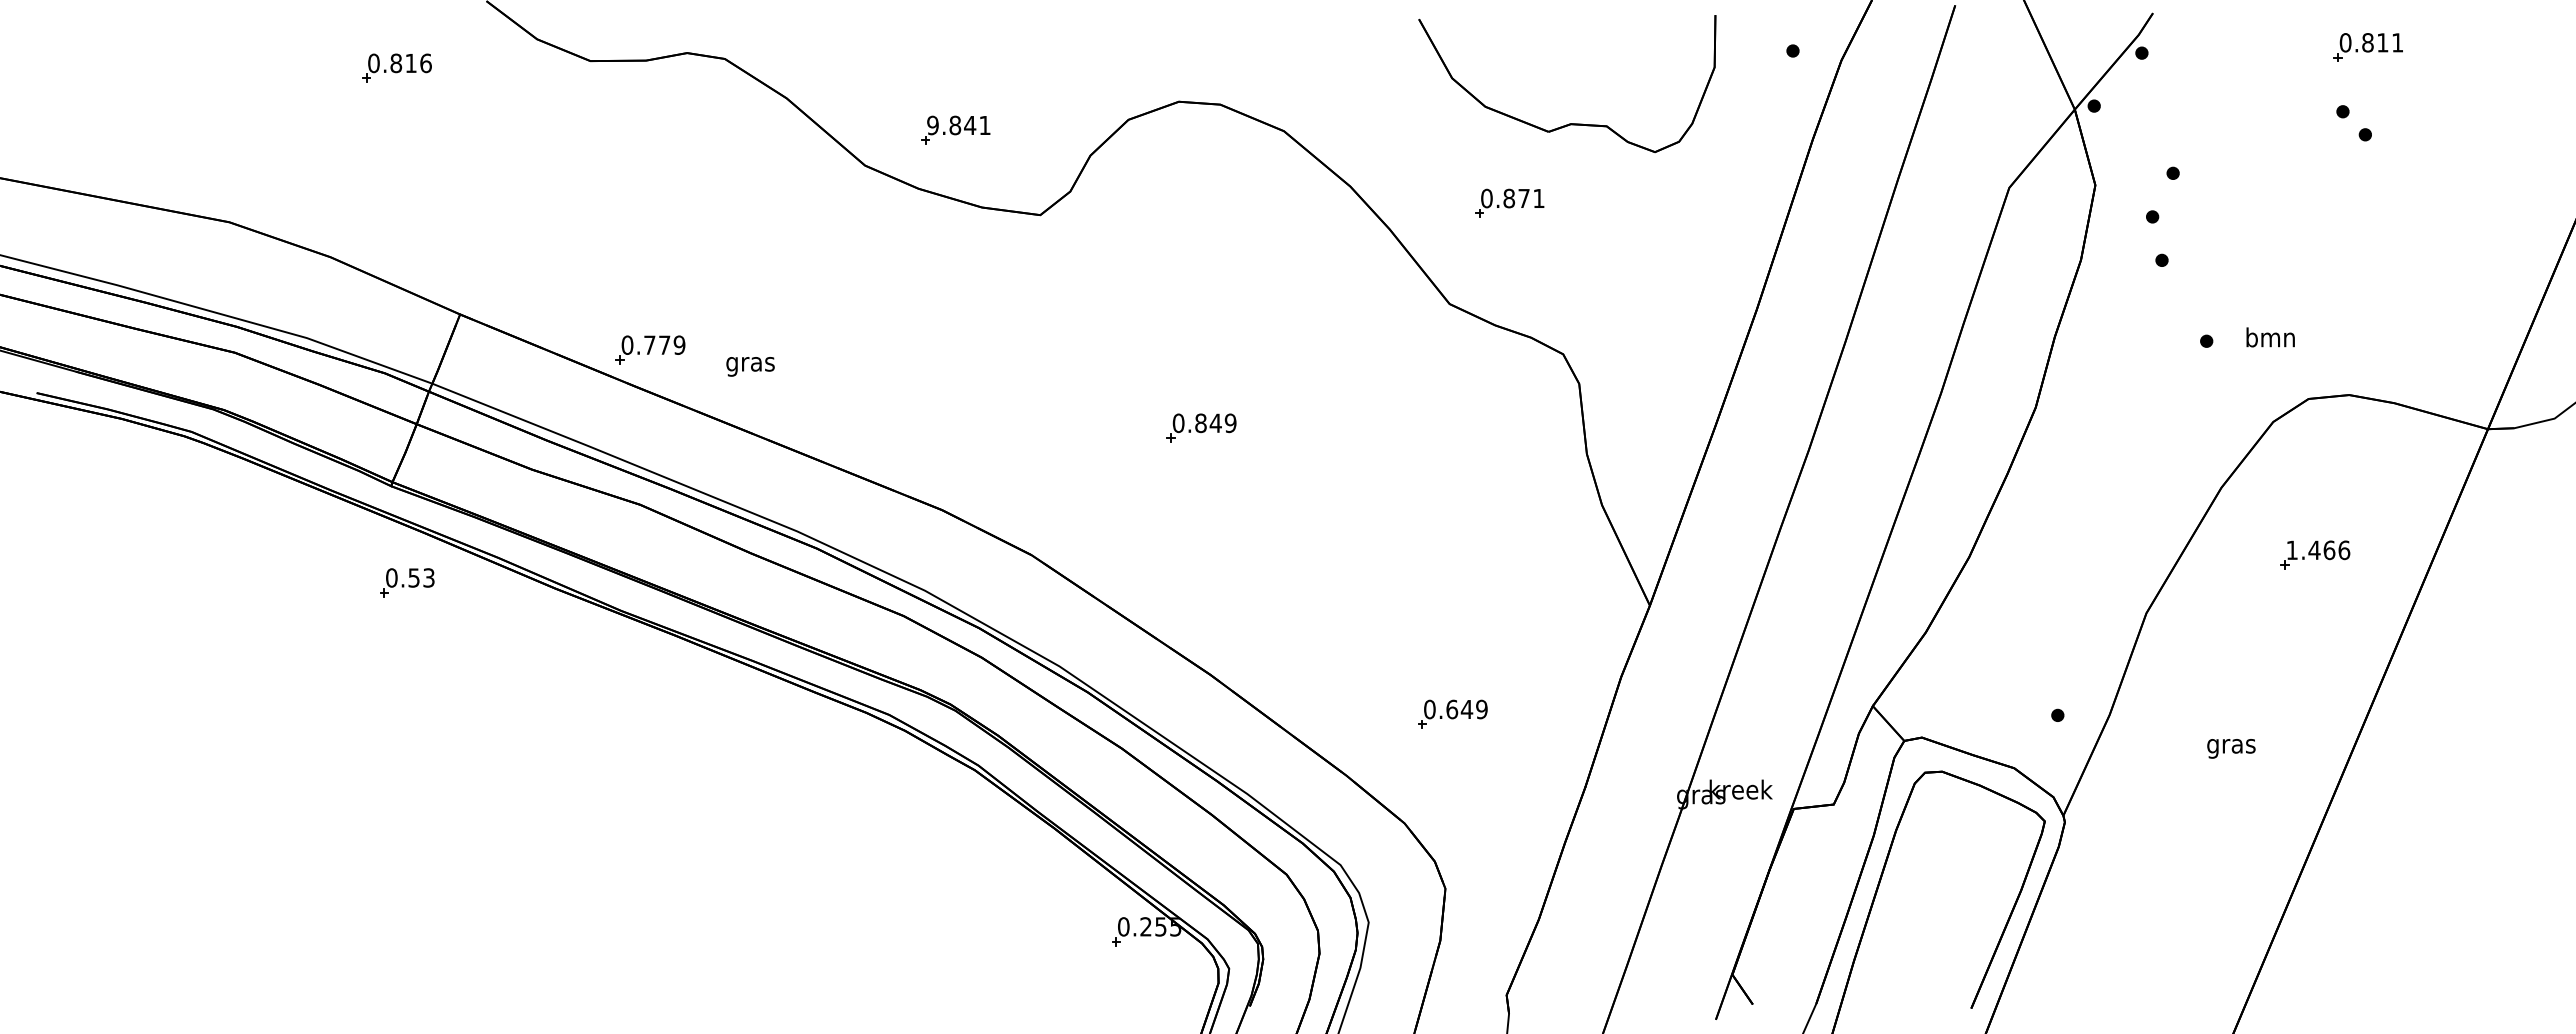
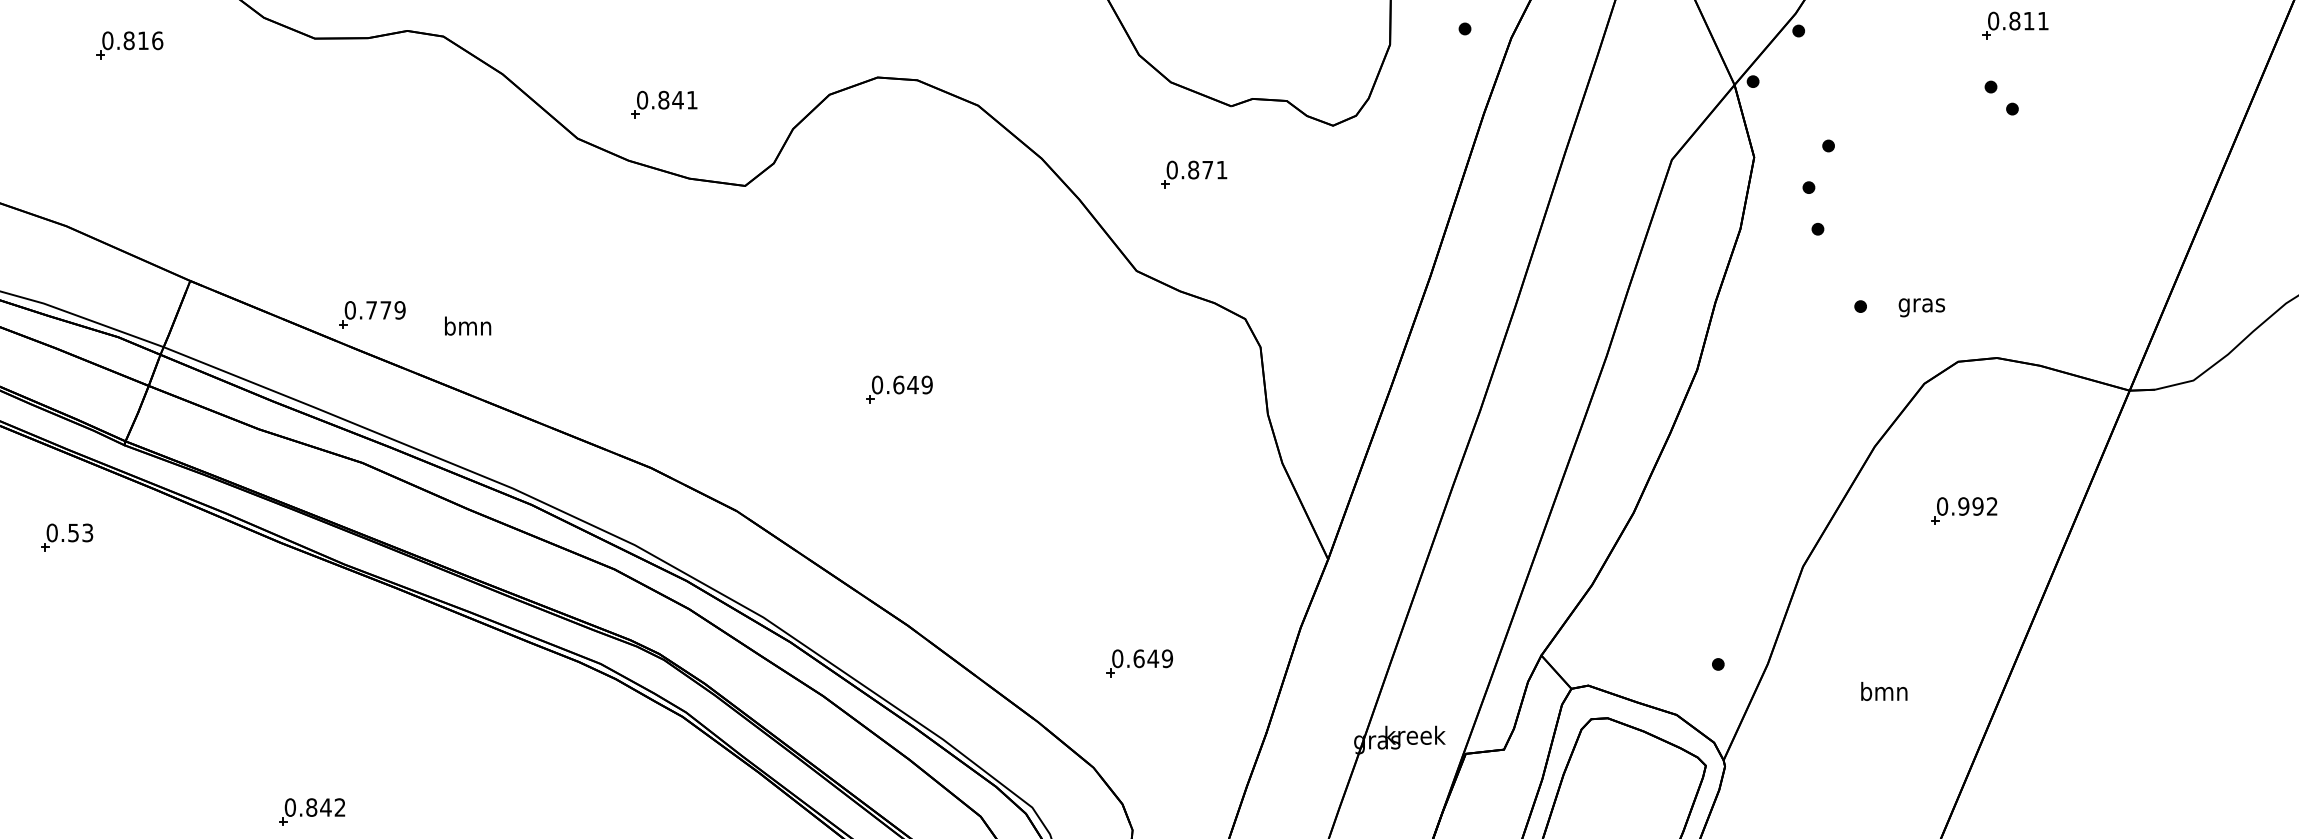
text: (932, 125) -> (642, 100), 9.841 -> 0.841
text: (2270, 339) -> (1921, 304), bmn -> gras
text: (750, 363) -> (467, 327), gras -> bmn
text: (1200, 422) -> (898, 384), 0.849 -> 0.649
text: (2318, 550) -> (1967, 506), 1.466 -> 0.992
part: (407, 582) -> (67, 537), moved
text: (2231, 745) -> (1884, 693), gras -> bmn
part: (587, 869) -> (312, 811), added

